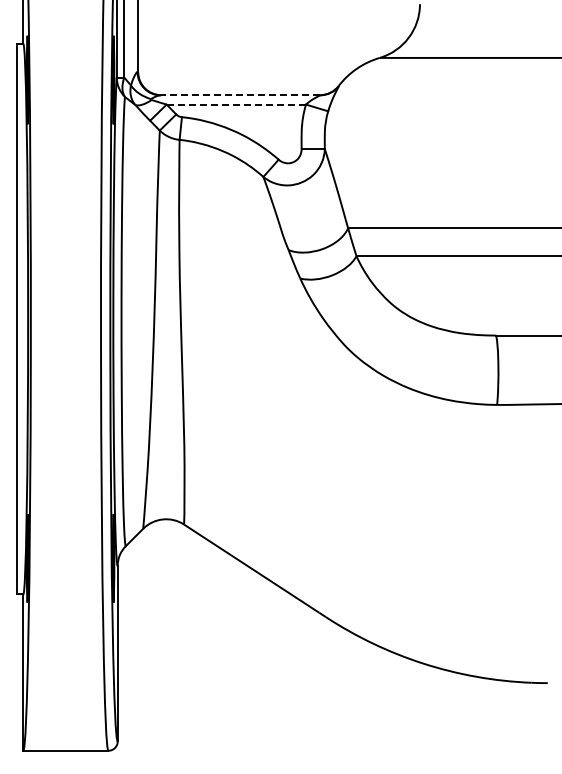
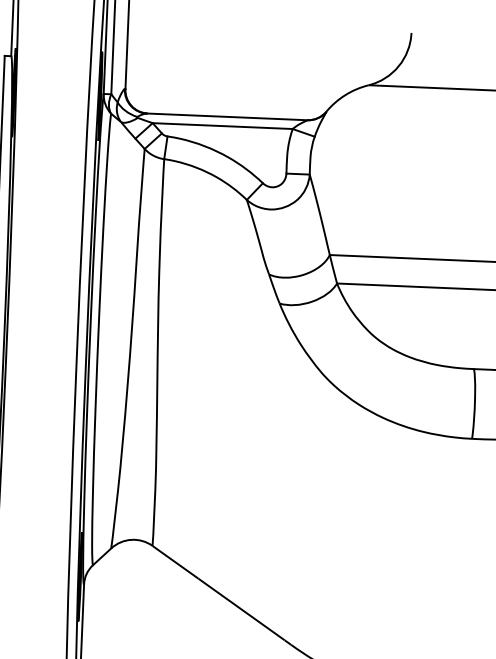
line: (240, 95) -> (227, 117), dashed -> solid
line: (236, 104) -> (222, 126), dashed -> solid

